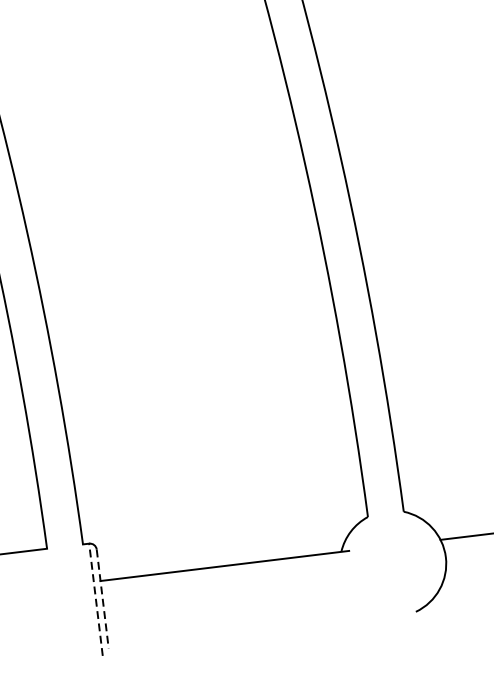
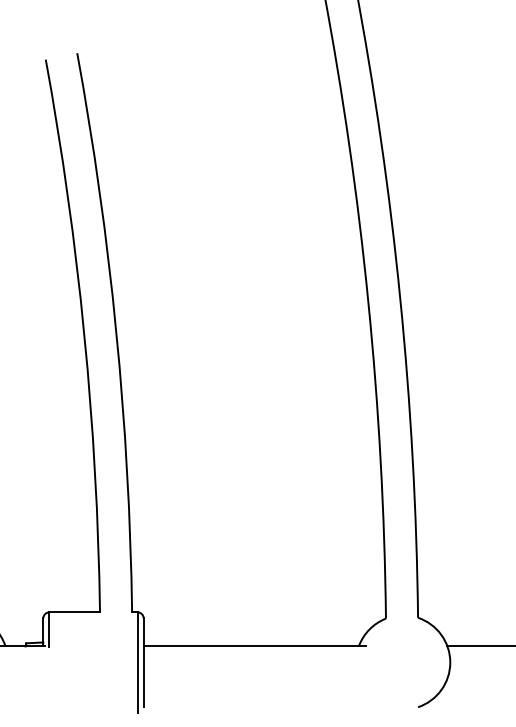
line: (95, 599) -> (137, 662), dashed -> solid
line: (102, 600) -> (143, 663), dashed -> solid

